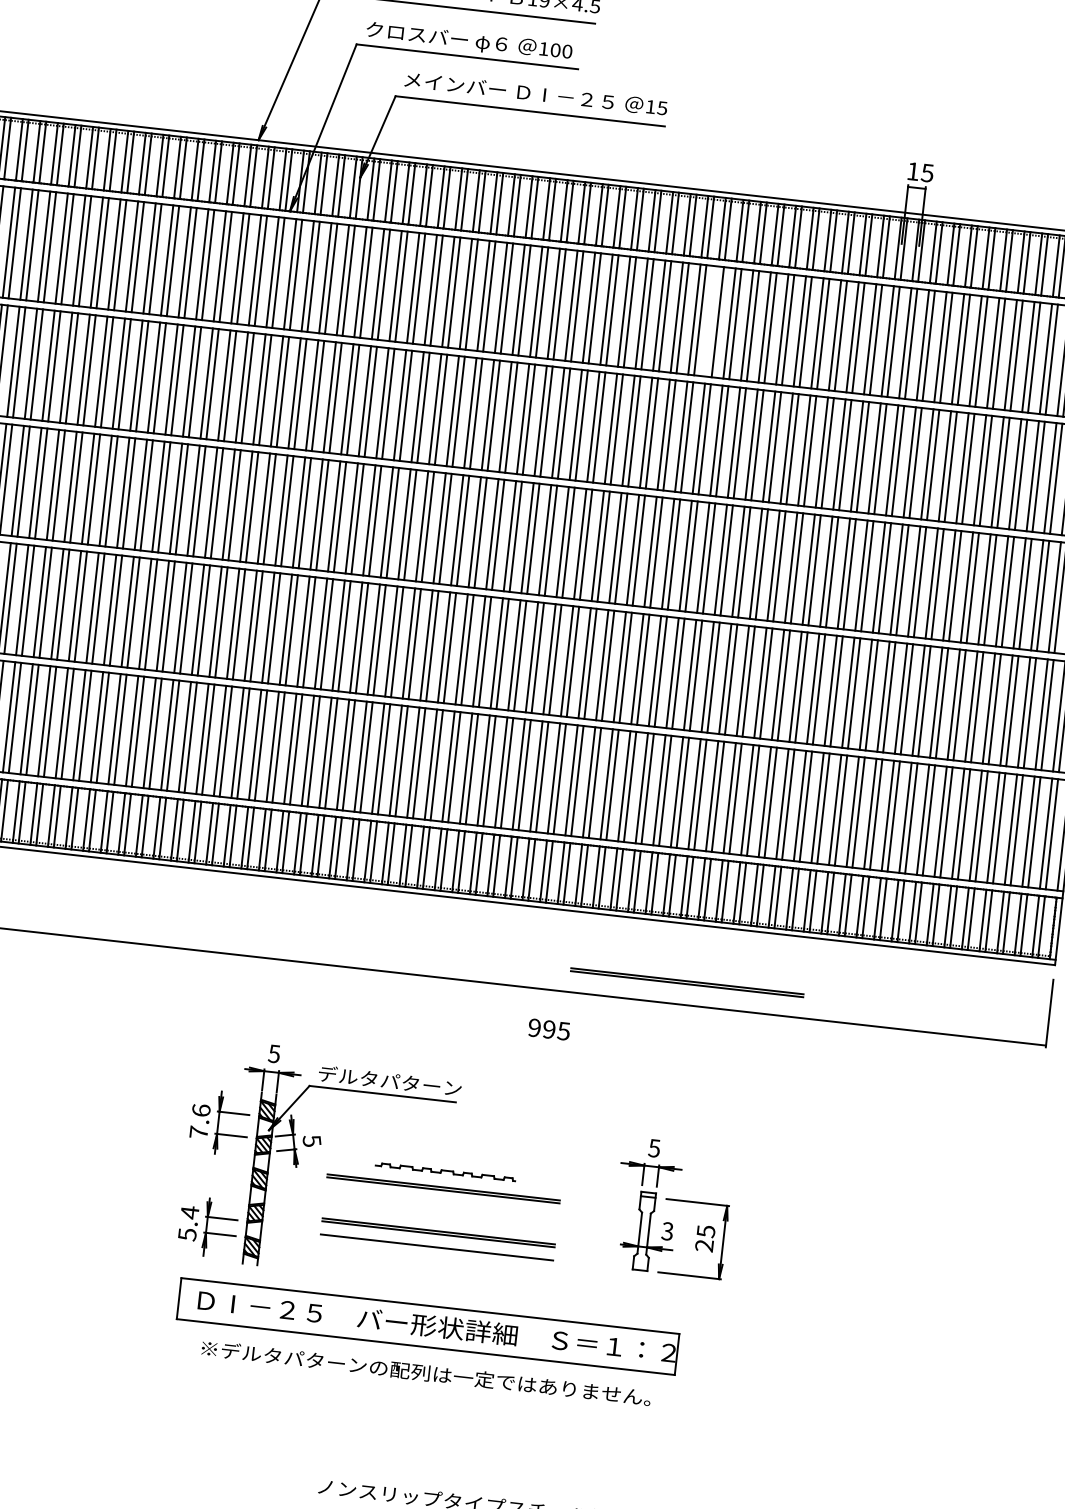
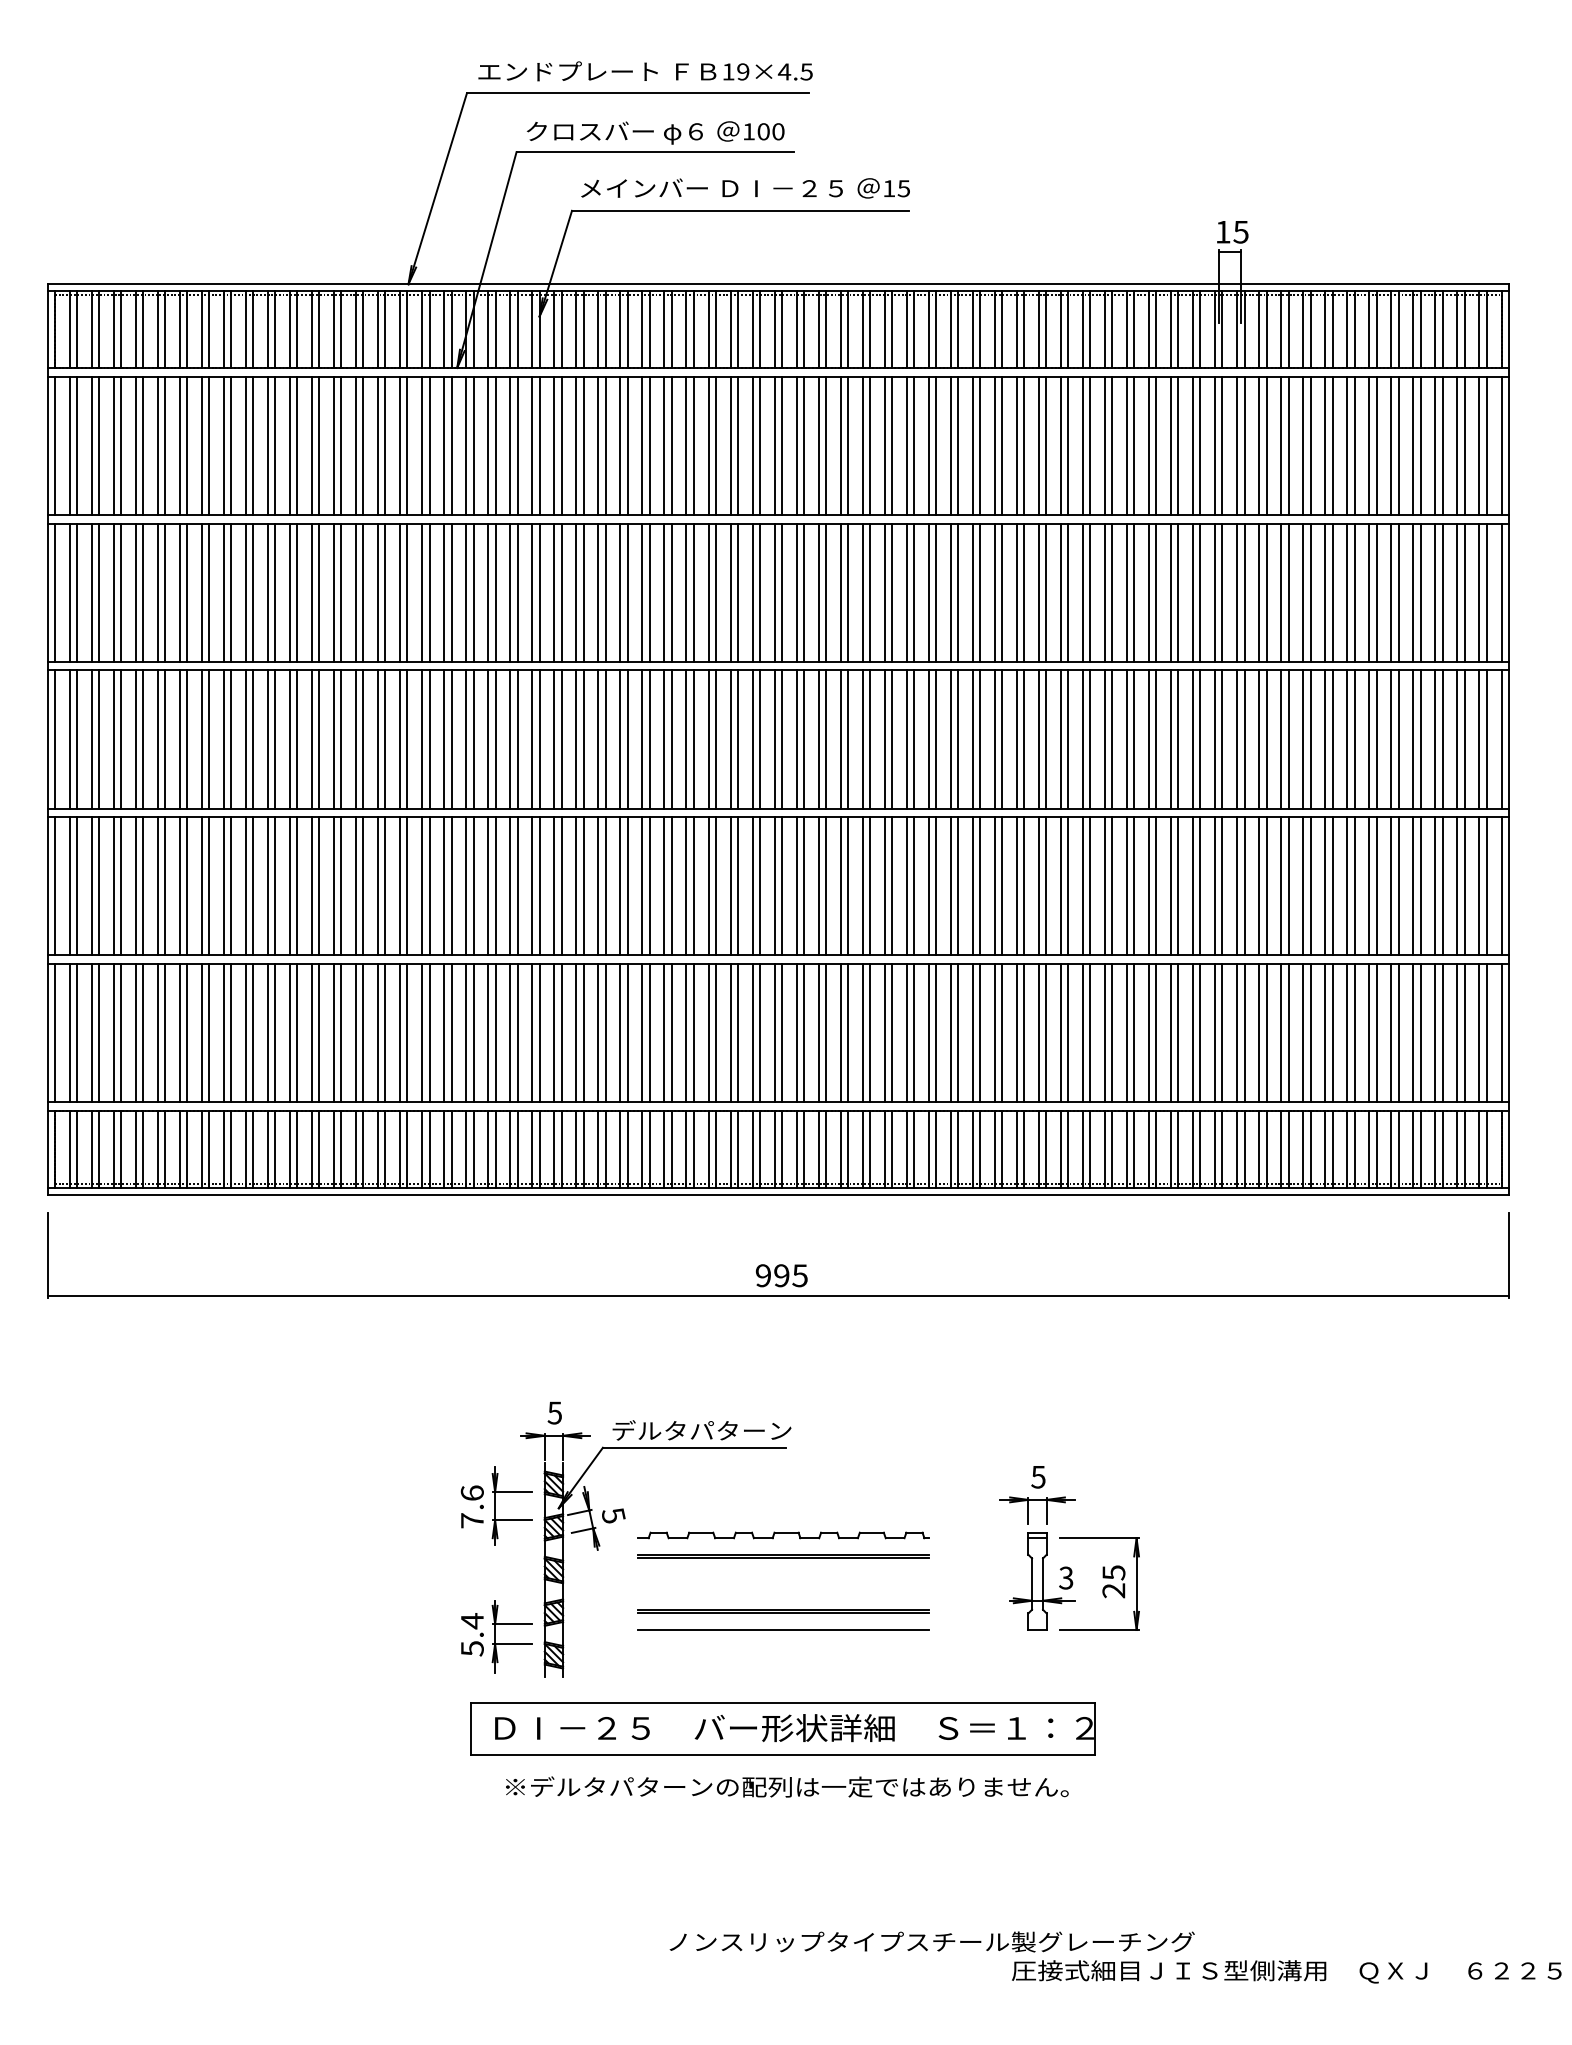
line: (711, 321) -> (994, 445), added
line: (687, 981) -> (1056, 1266), removed
text: (549, 1029) -> (781, 1275), moved
part: (445, 1172) -> (783, 1535), size x1.67

